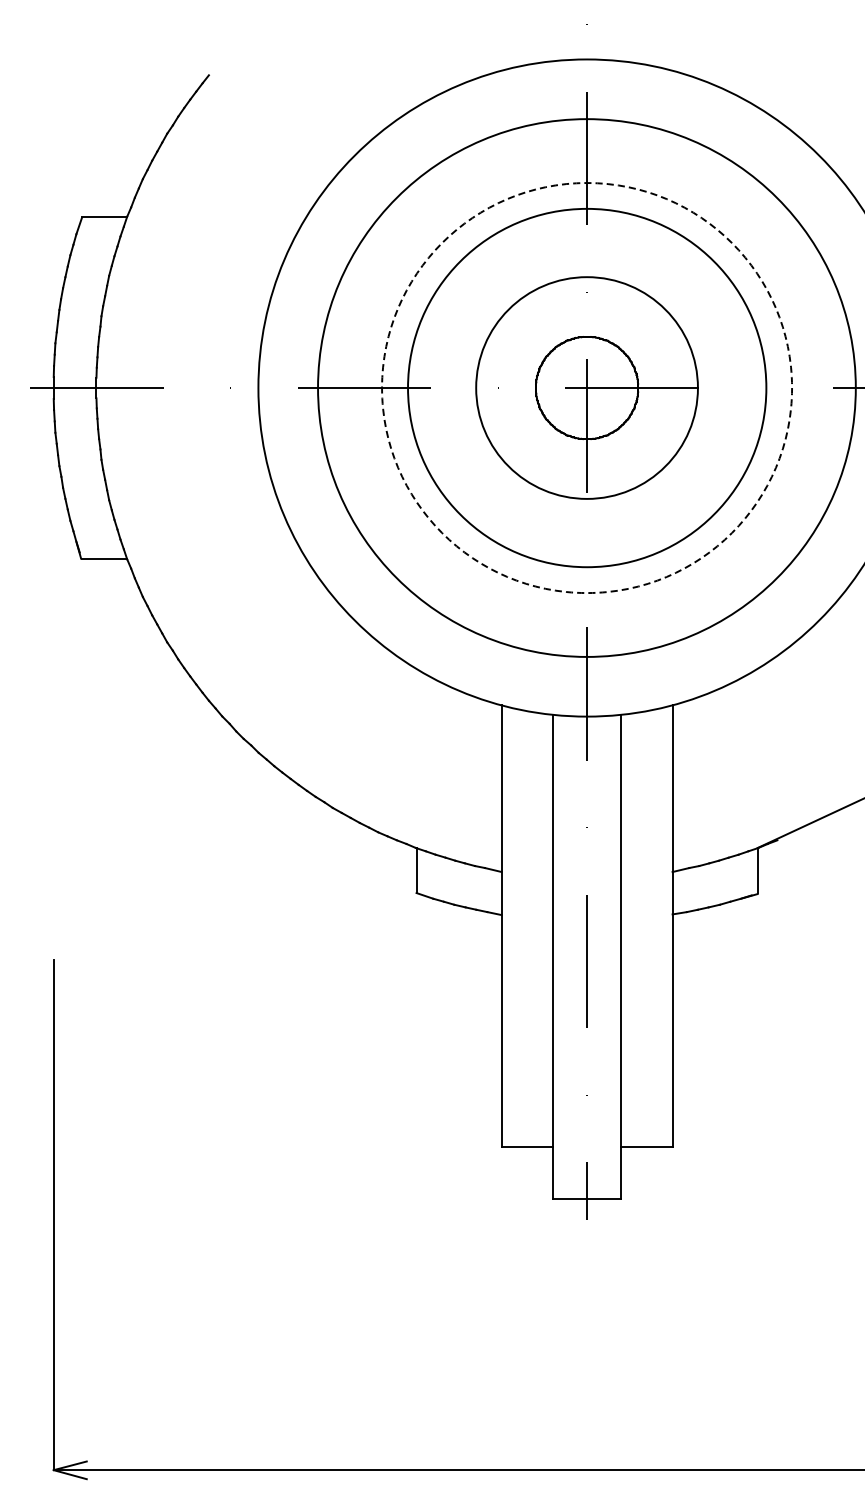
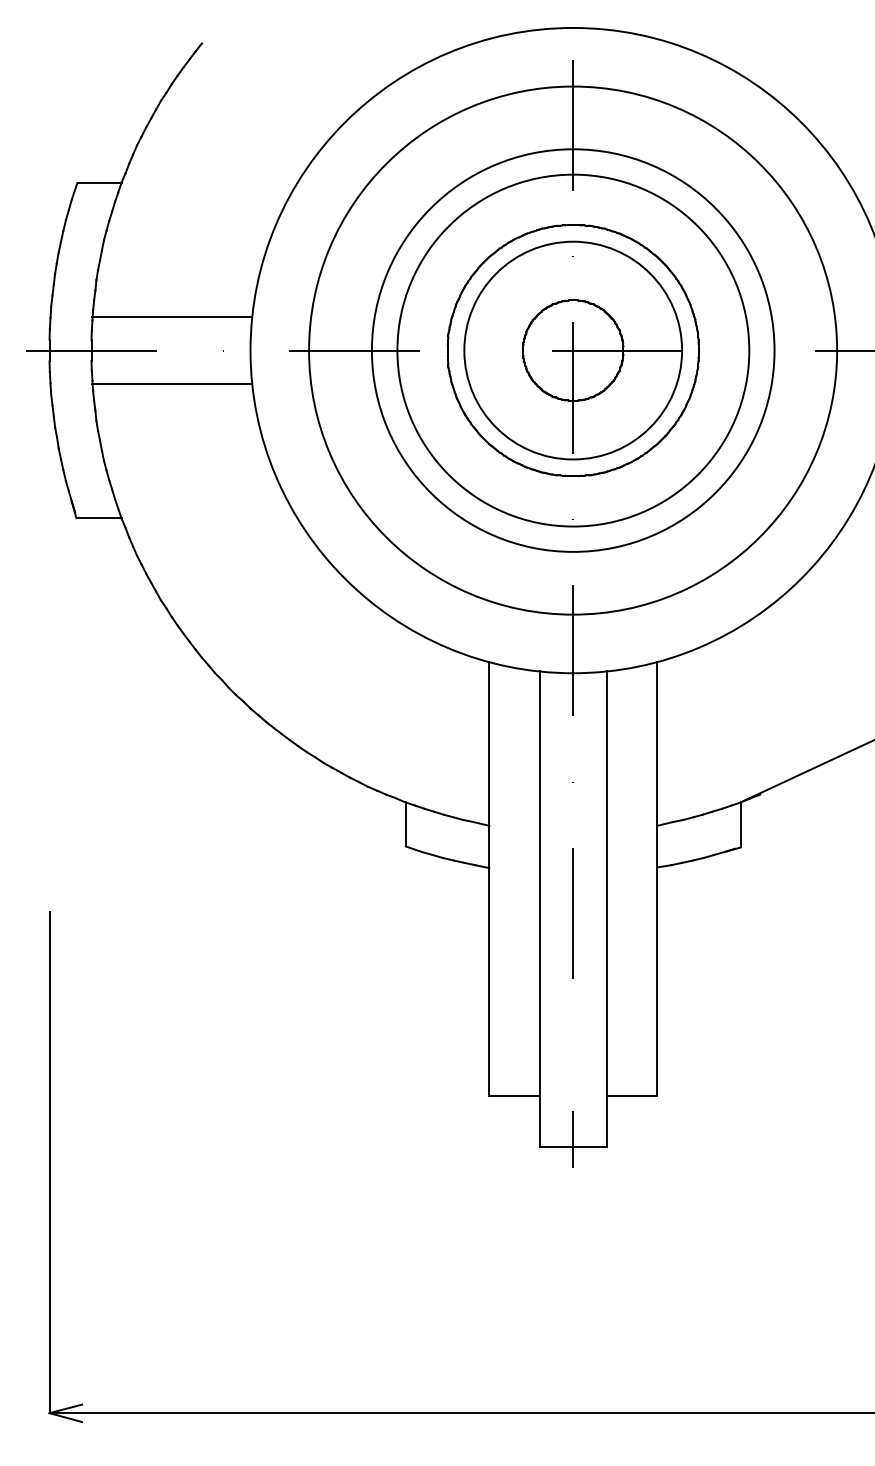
line: (178, 354) -> (172, 317), added
circle: (586, 387) -> (572, 350), dashed -> solid
part: (586, 387) -> (572, 350), added
line: (178, 422) -> (172, 384), added

